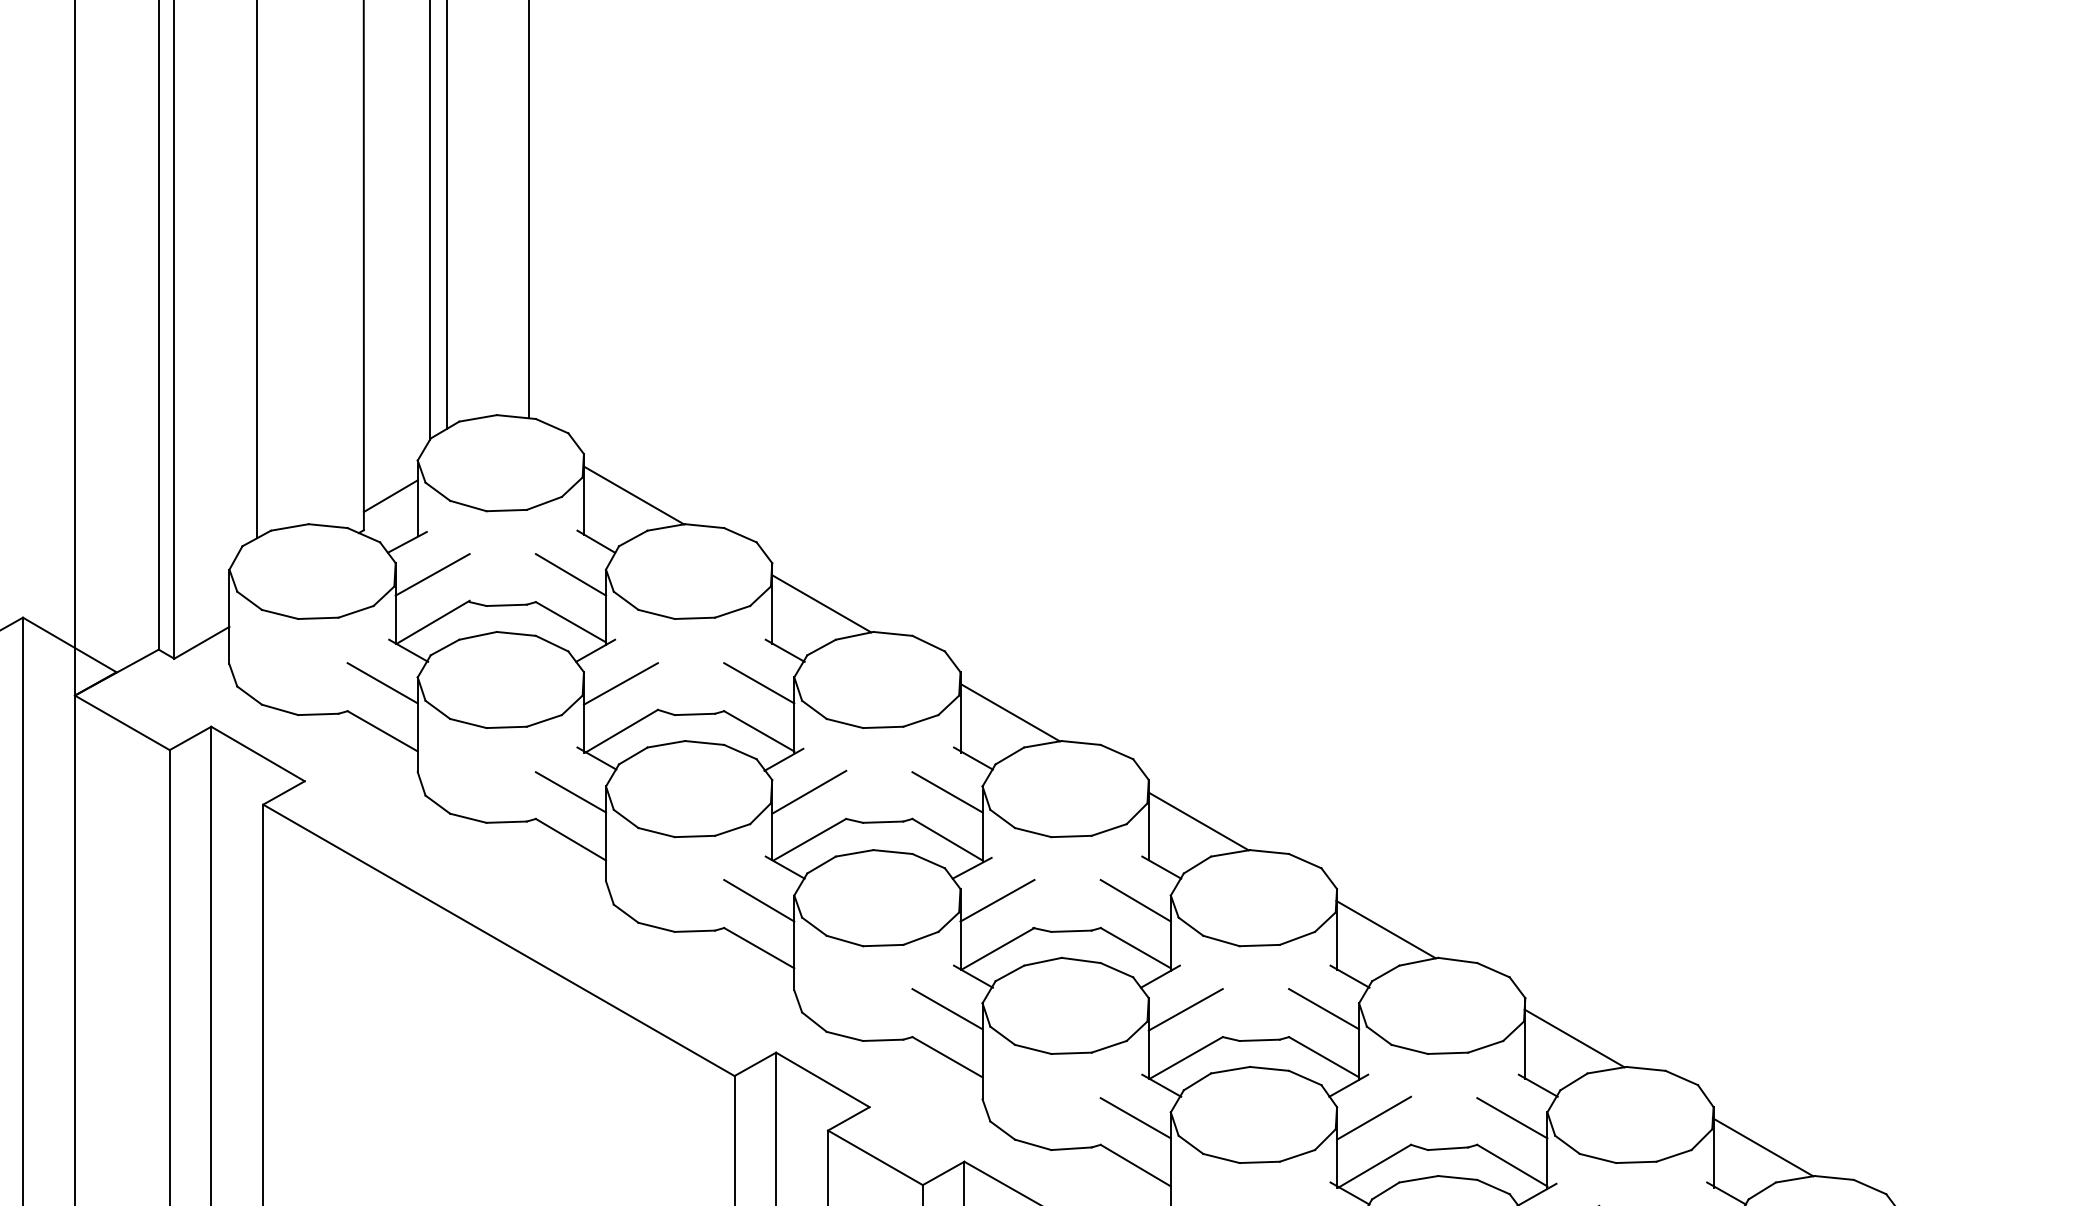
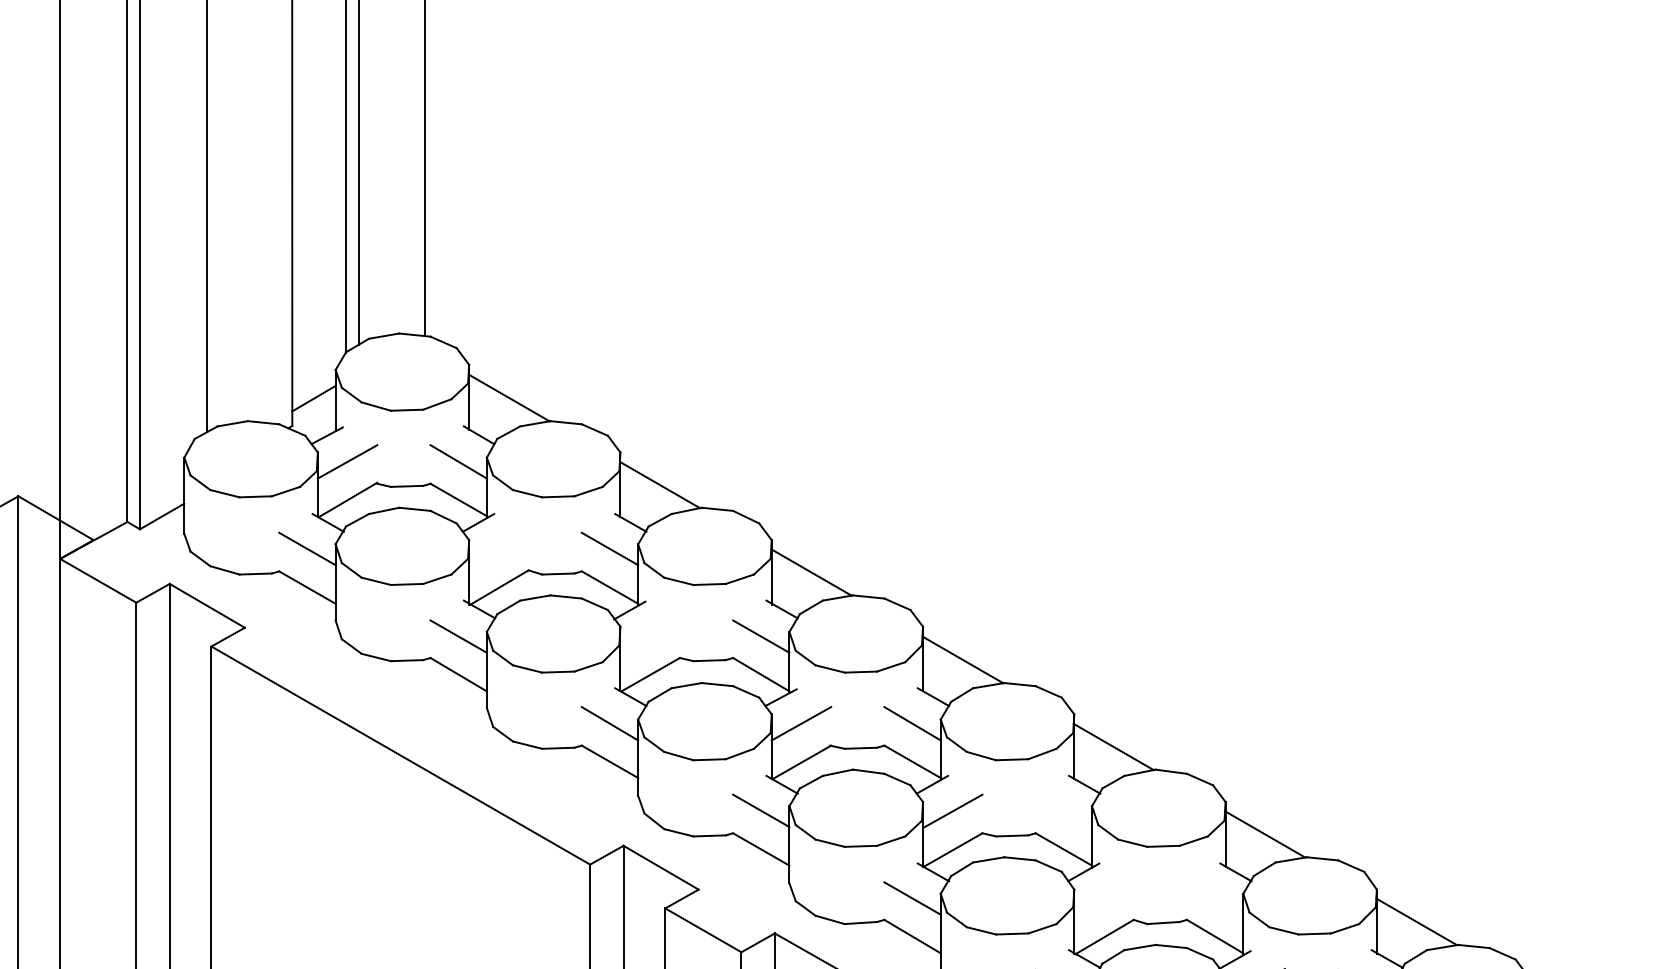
line: (620, 683) -> (498, 549), removed
line: (808, 792) -> (649, 636), removed
line: (1323, 1008) -> (1063, 810), removed
line: (1373, 1118) -> (1103, 898), removed
line: (1511, 1118) -> (1214, 898), removed

